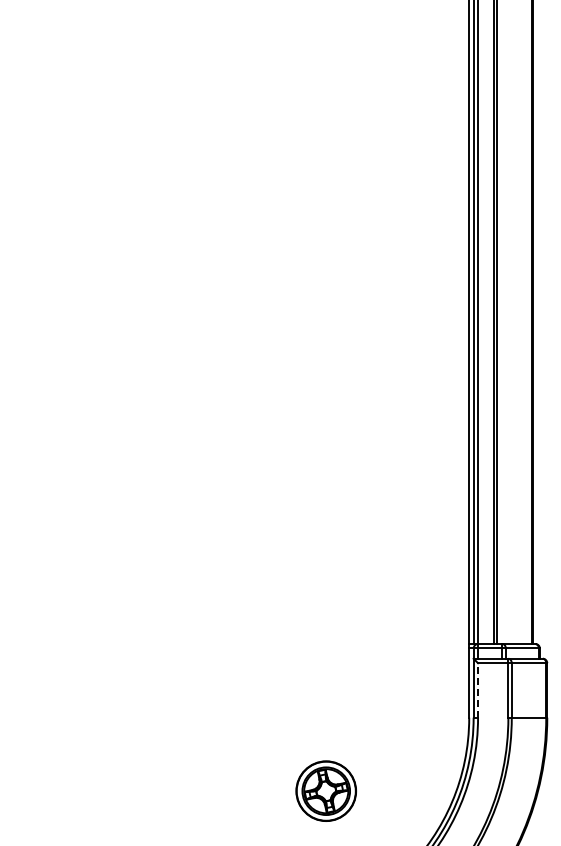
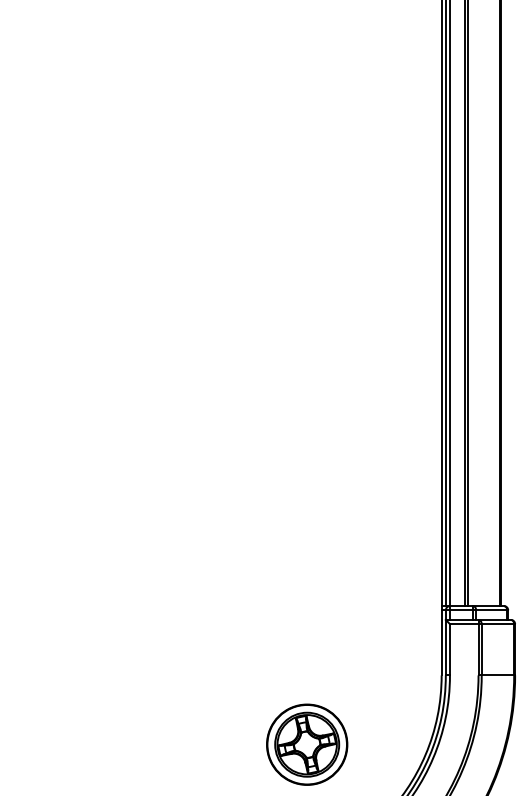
line: (478, 689) -> (450, 648), dashed -> solid
part: (325, 790) -> (306, 743), size x1.43

